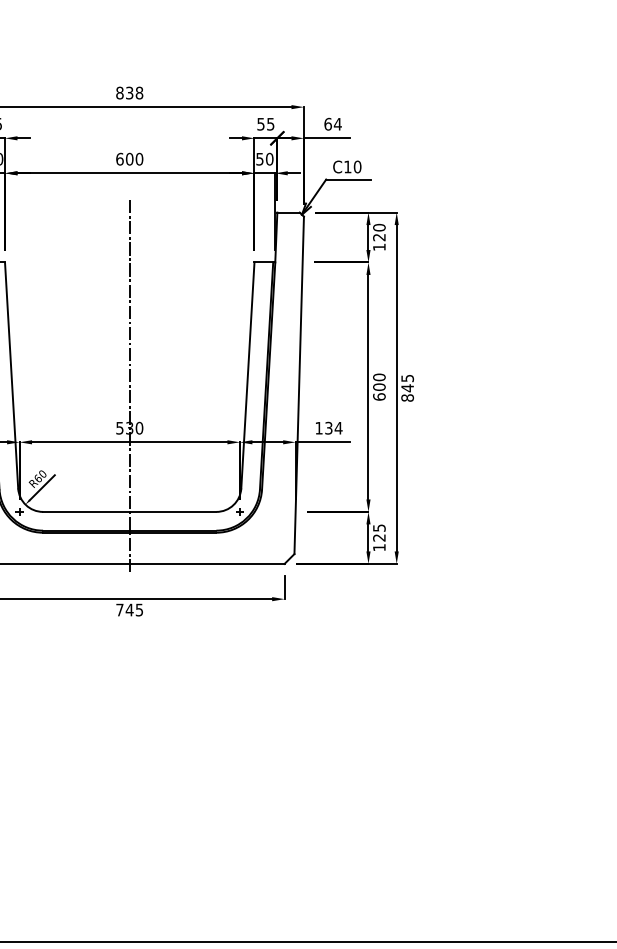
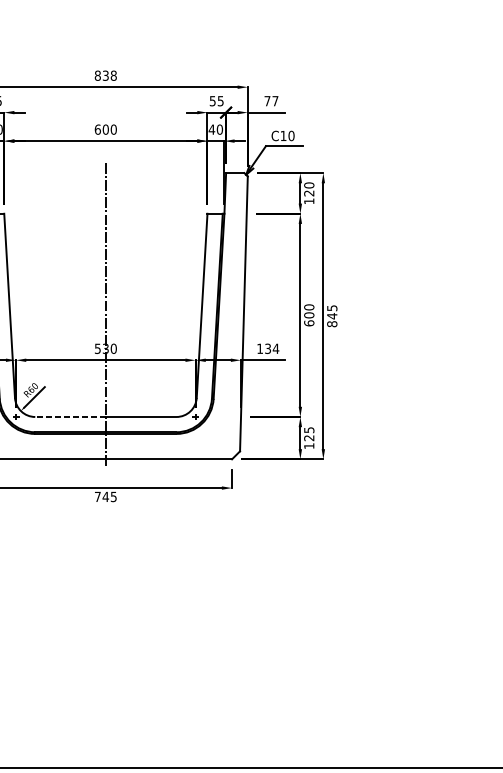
text: (332, 123) -> (271, 100), 64 -> 77
text: (259, 159) -> (211, 129), 50 -> 40
line: (85, 511) -> (69, 416), solid -> dashed

